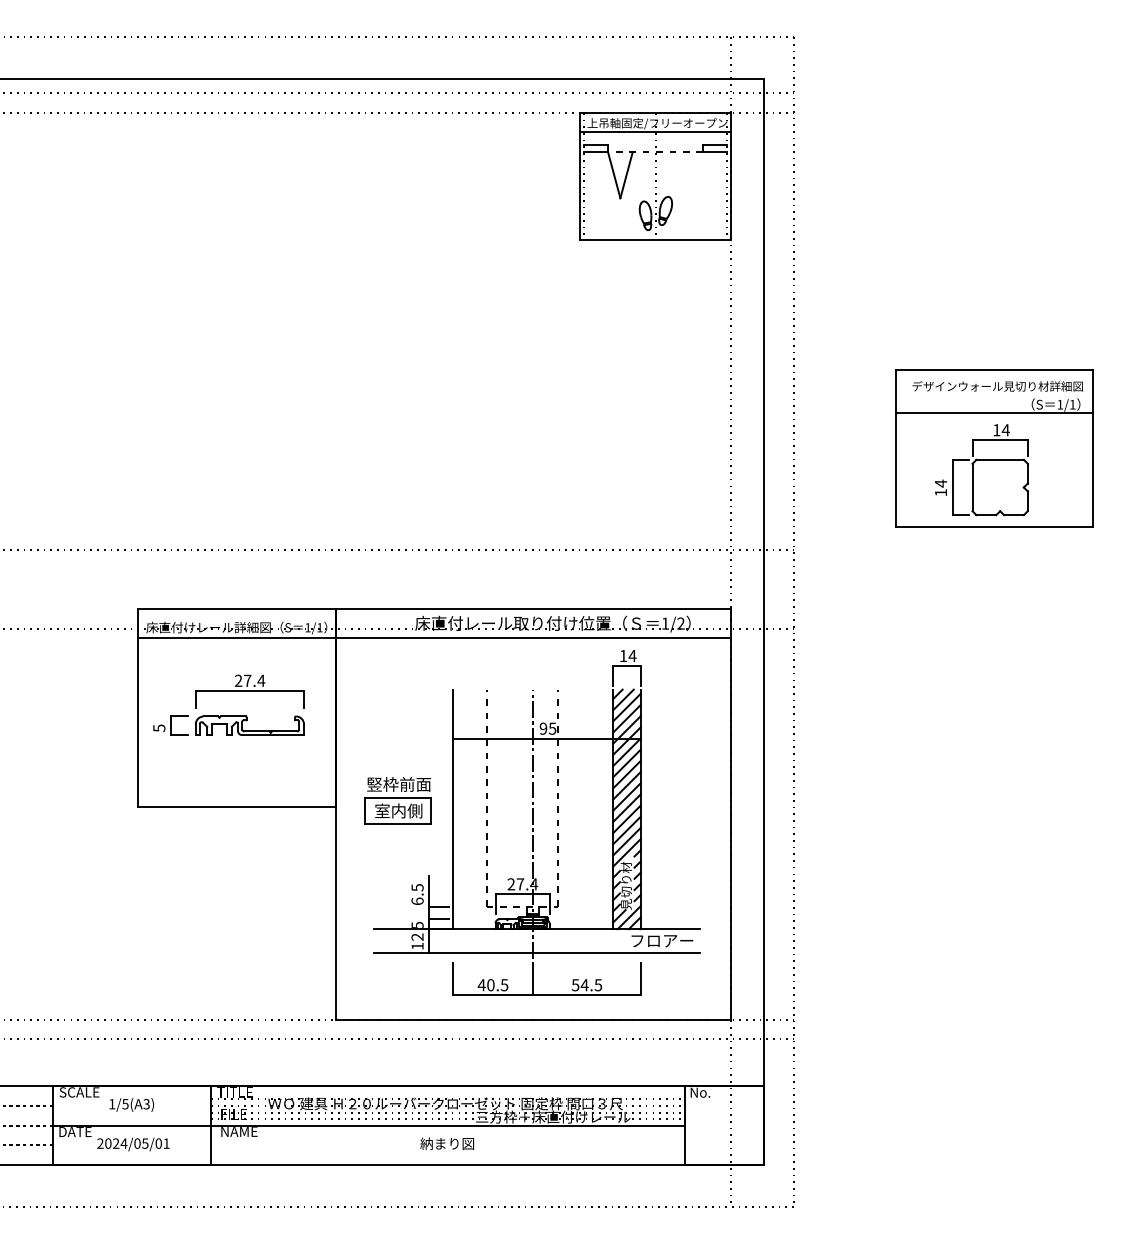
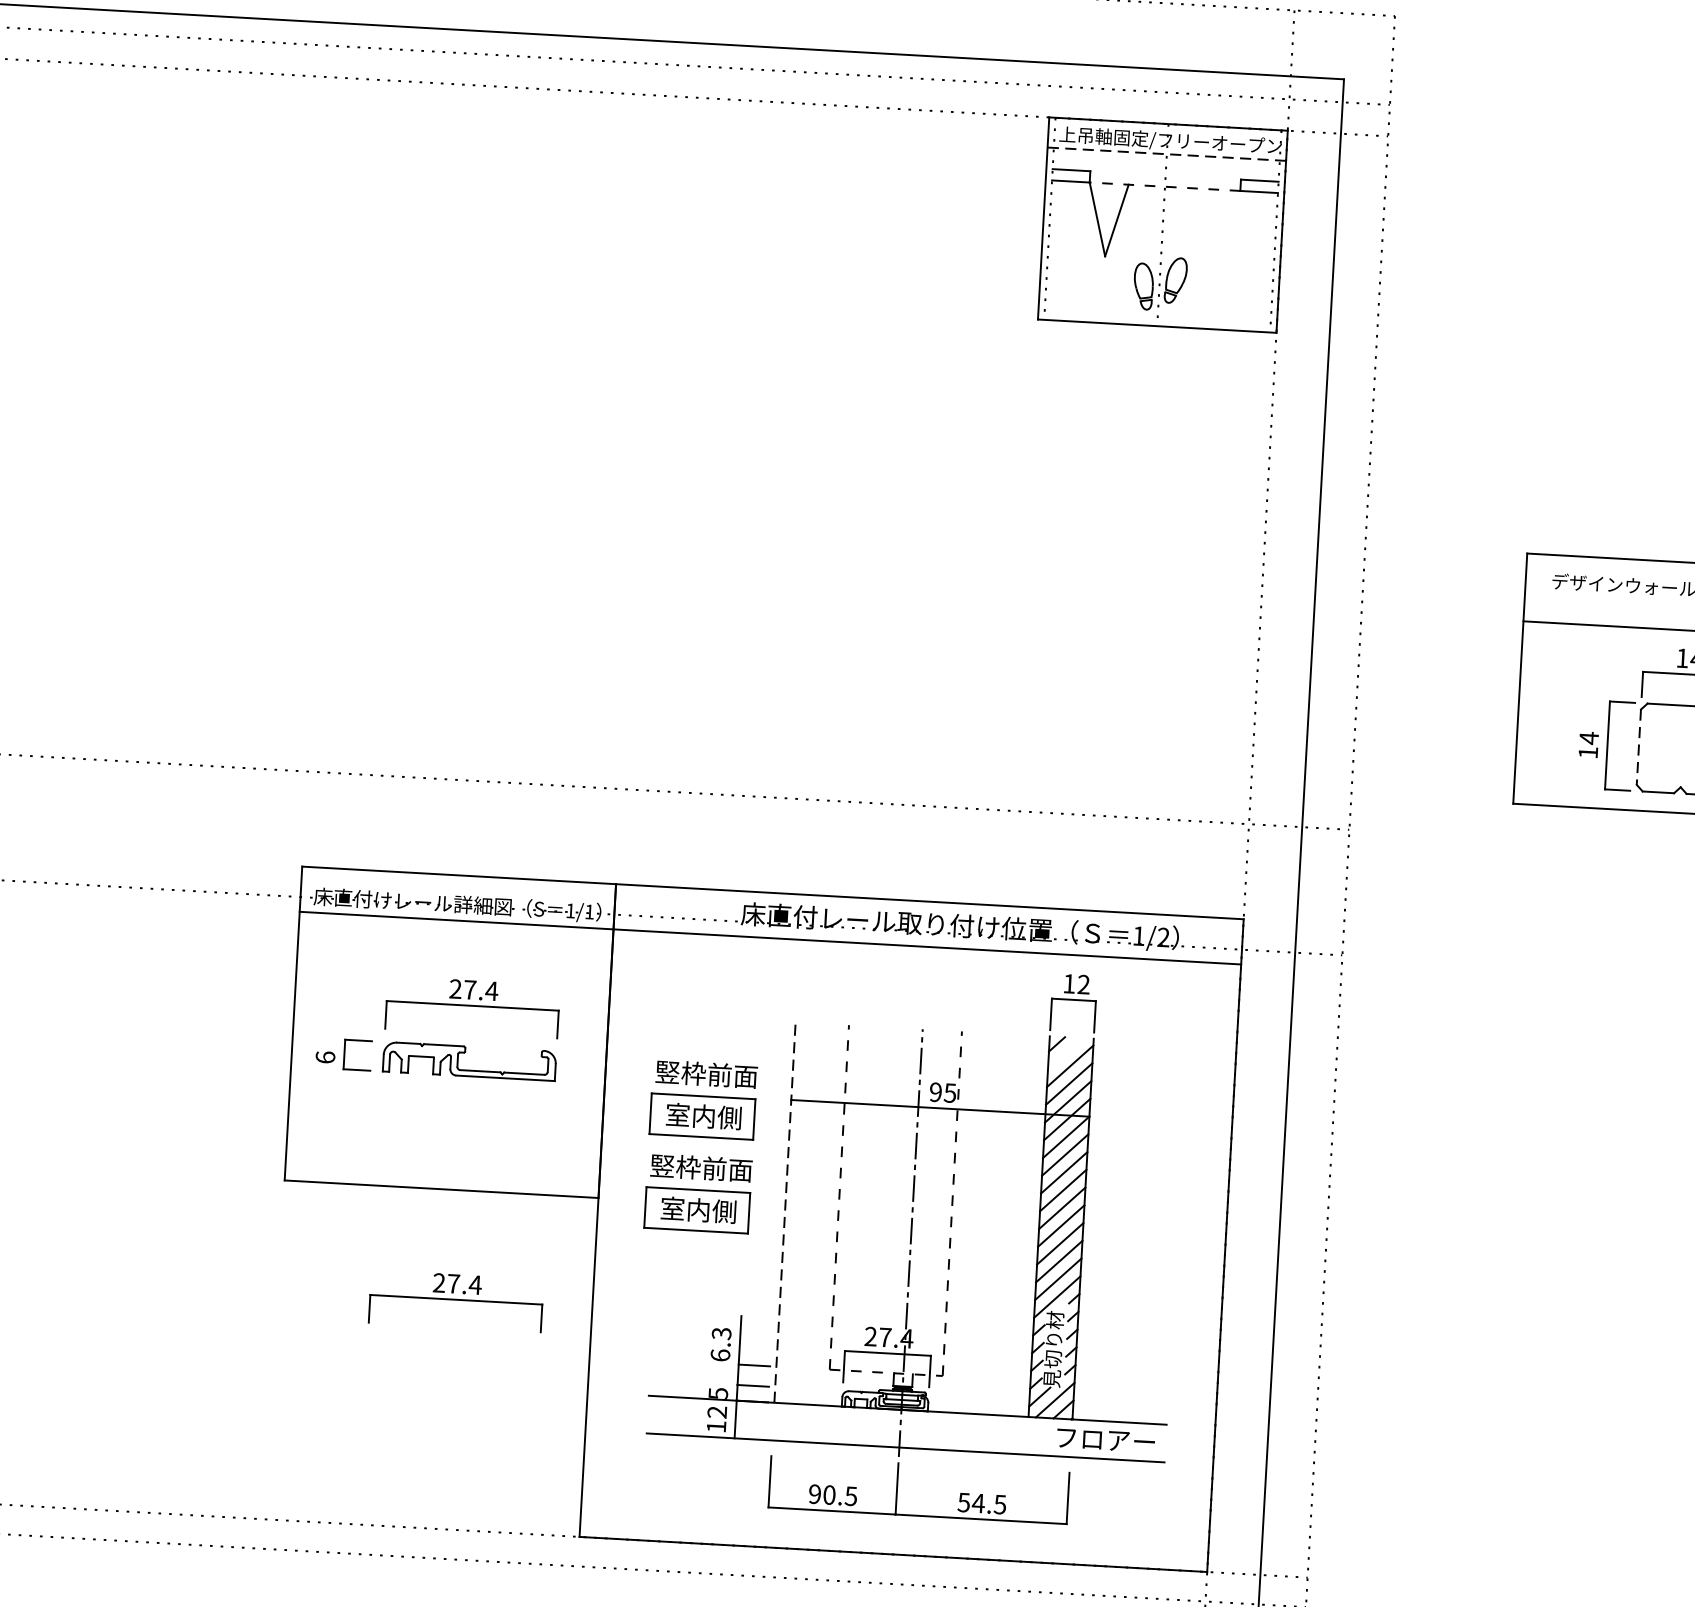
line: (655, 132) -> (1166, 155), solid -> dashed
line: (972, 487) -> (1638, 747), solid -> dashed
text: (632, 655) -> (1083, 983), 14 -> 12
line: (623, 699) -> (1065, 1052), removed
text: (159, 728) -> (325, 1057), 5 -> 6
part: (397, 741) -> (702, 1099), added
line: (453, 809) -> (785, 1212), solid -> dashed
part: (249, 876) -> (455, 1300), added
text: (416, 887) -> (719, 1333), 6.5 -> 6.3
text: (481, 985) -> (814, 1494), 40.5 -> 90.5

